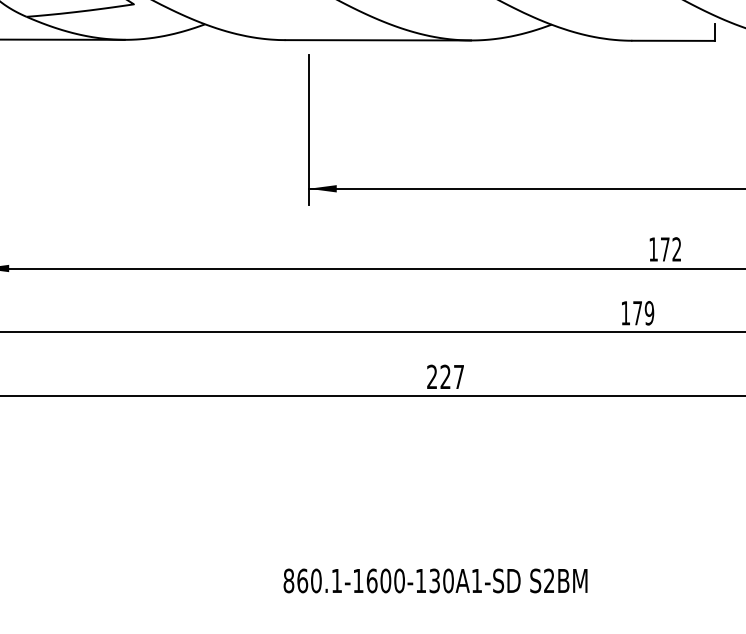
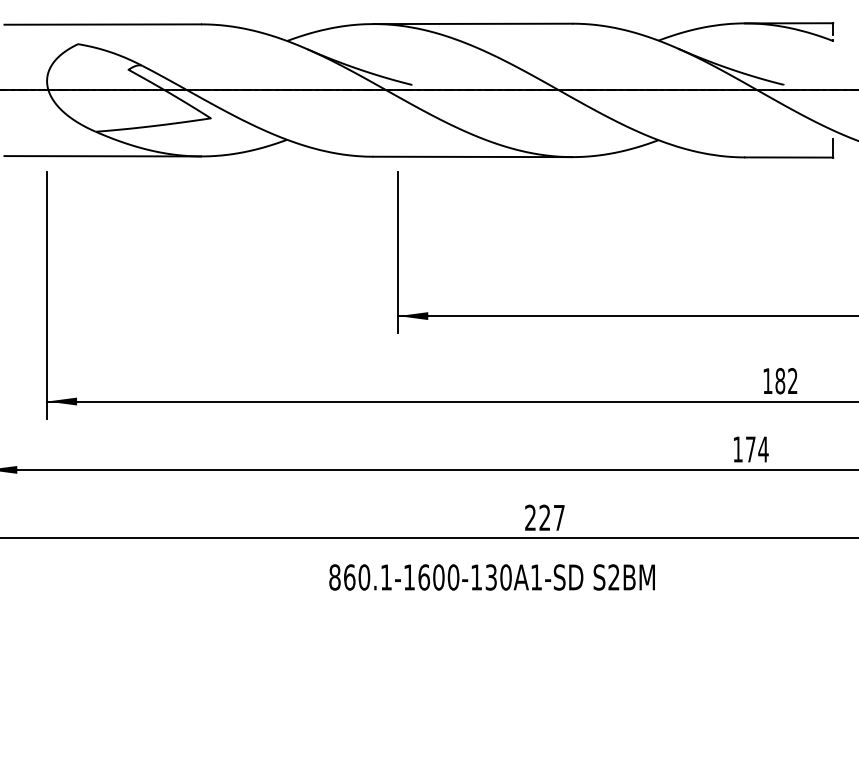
text: (665, 249) -> (780, 381), 172 -> 182
text: (649, 313) -> (763, 449), 179 -> 174
text: (434, 580) -> (491, 577), moved

